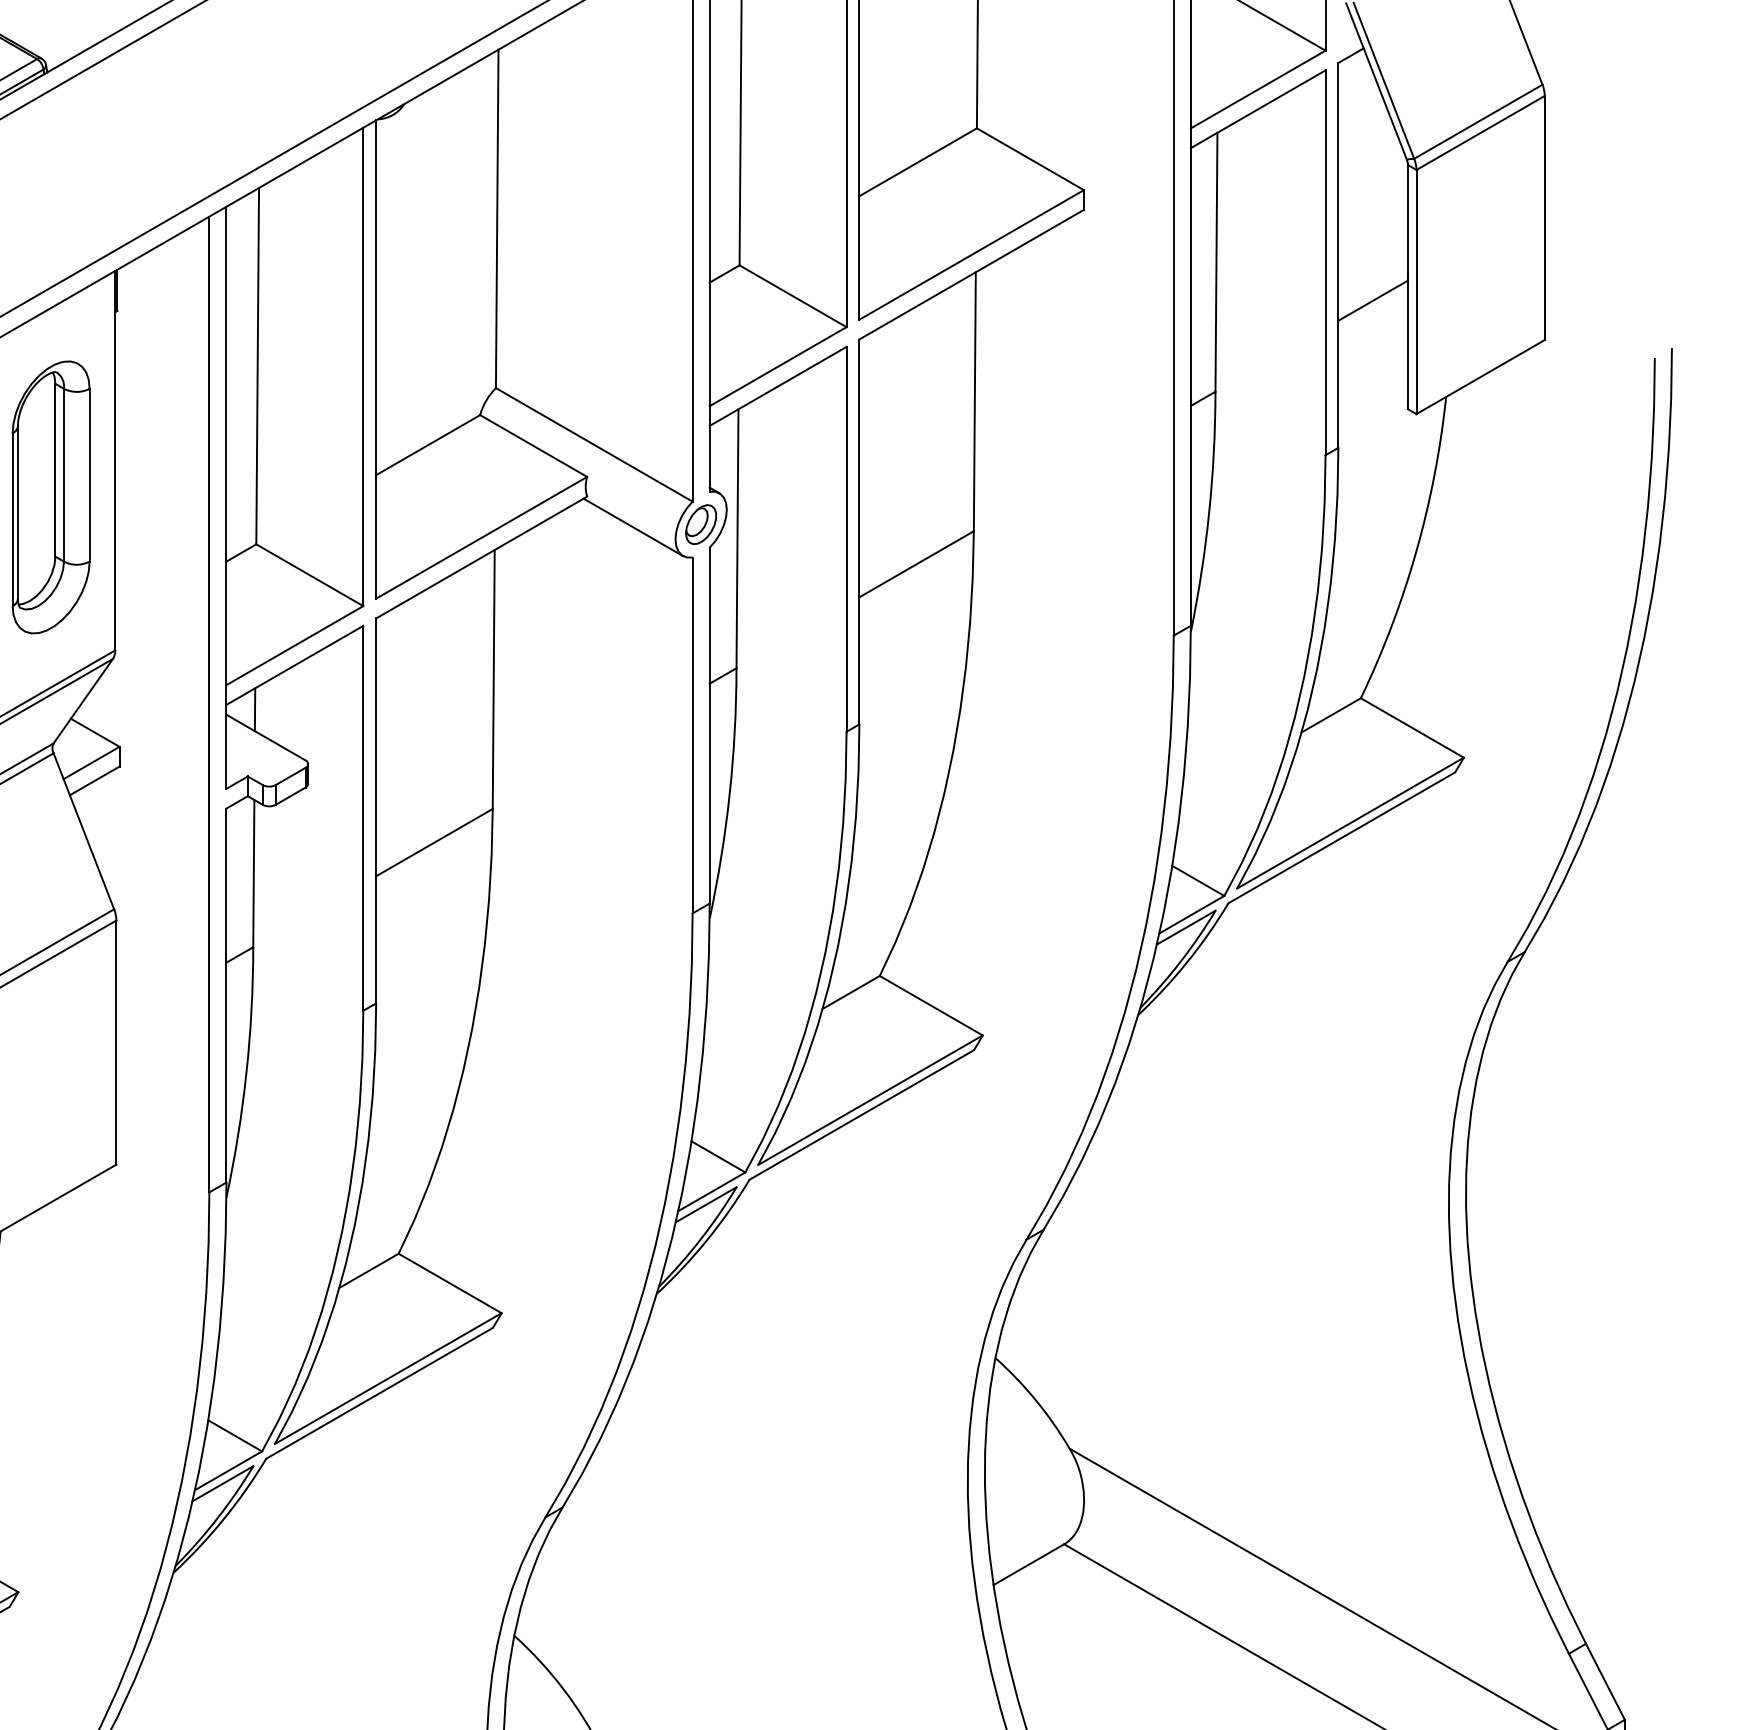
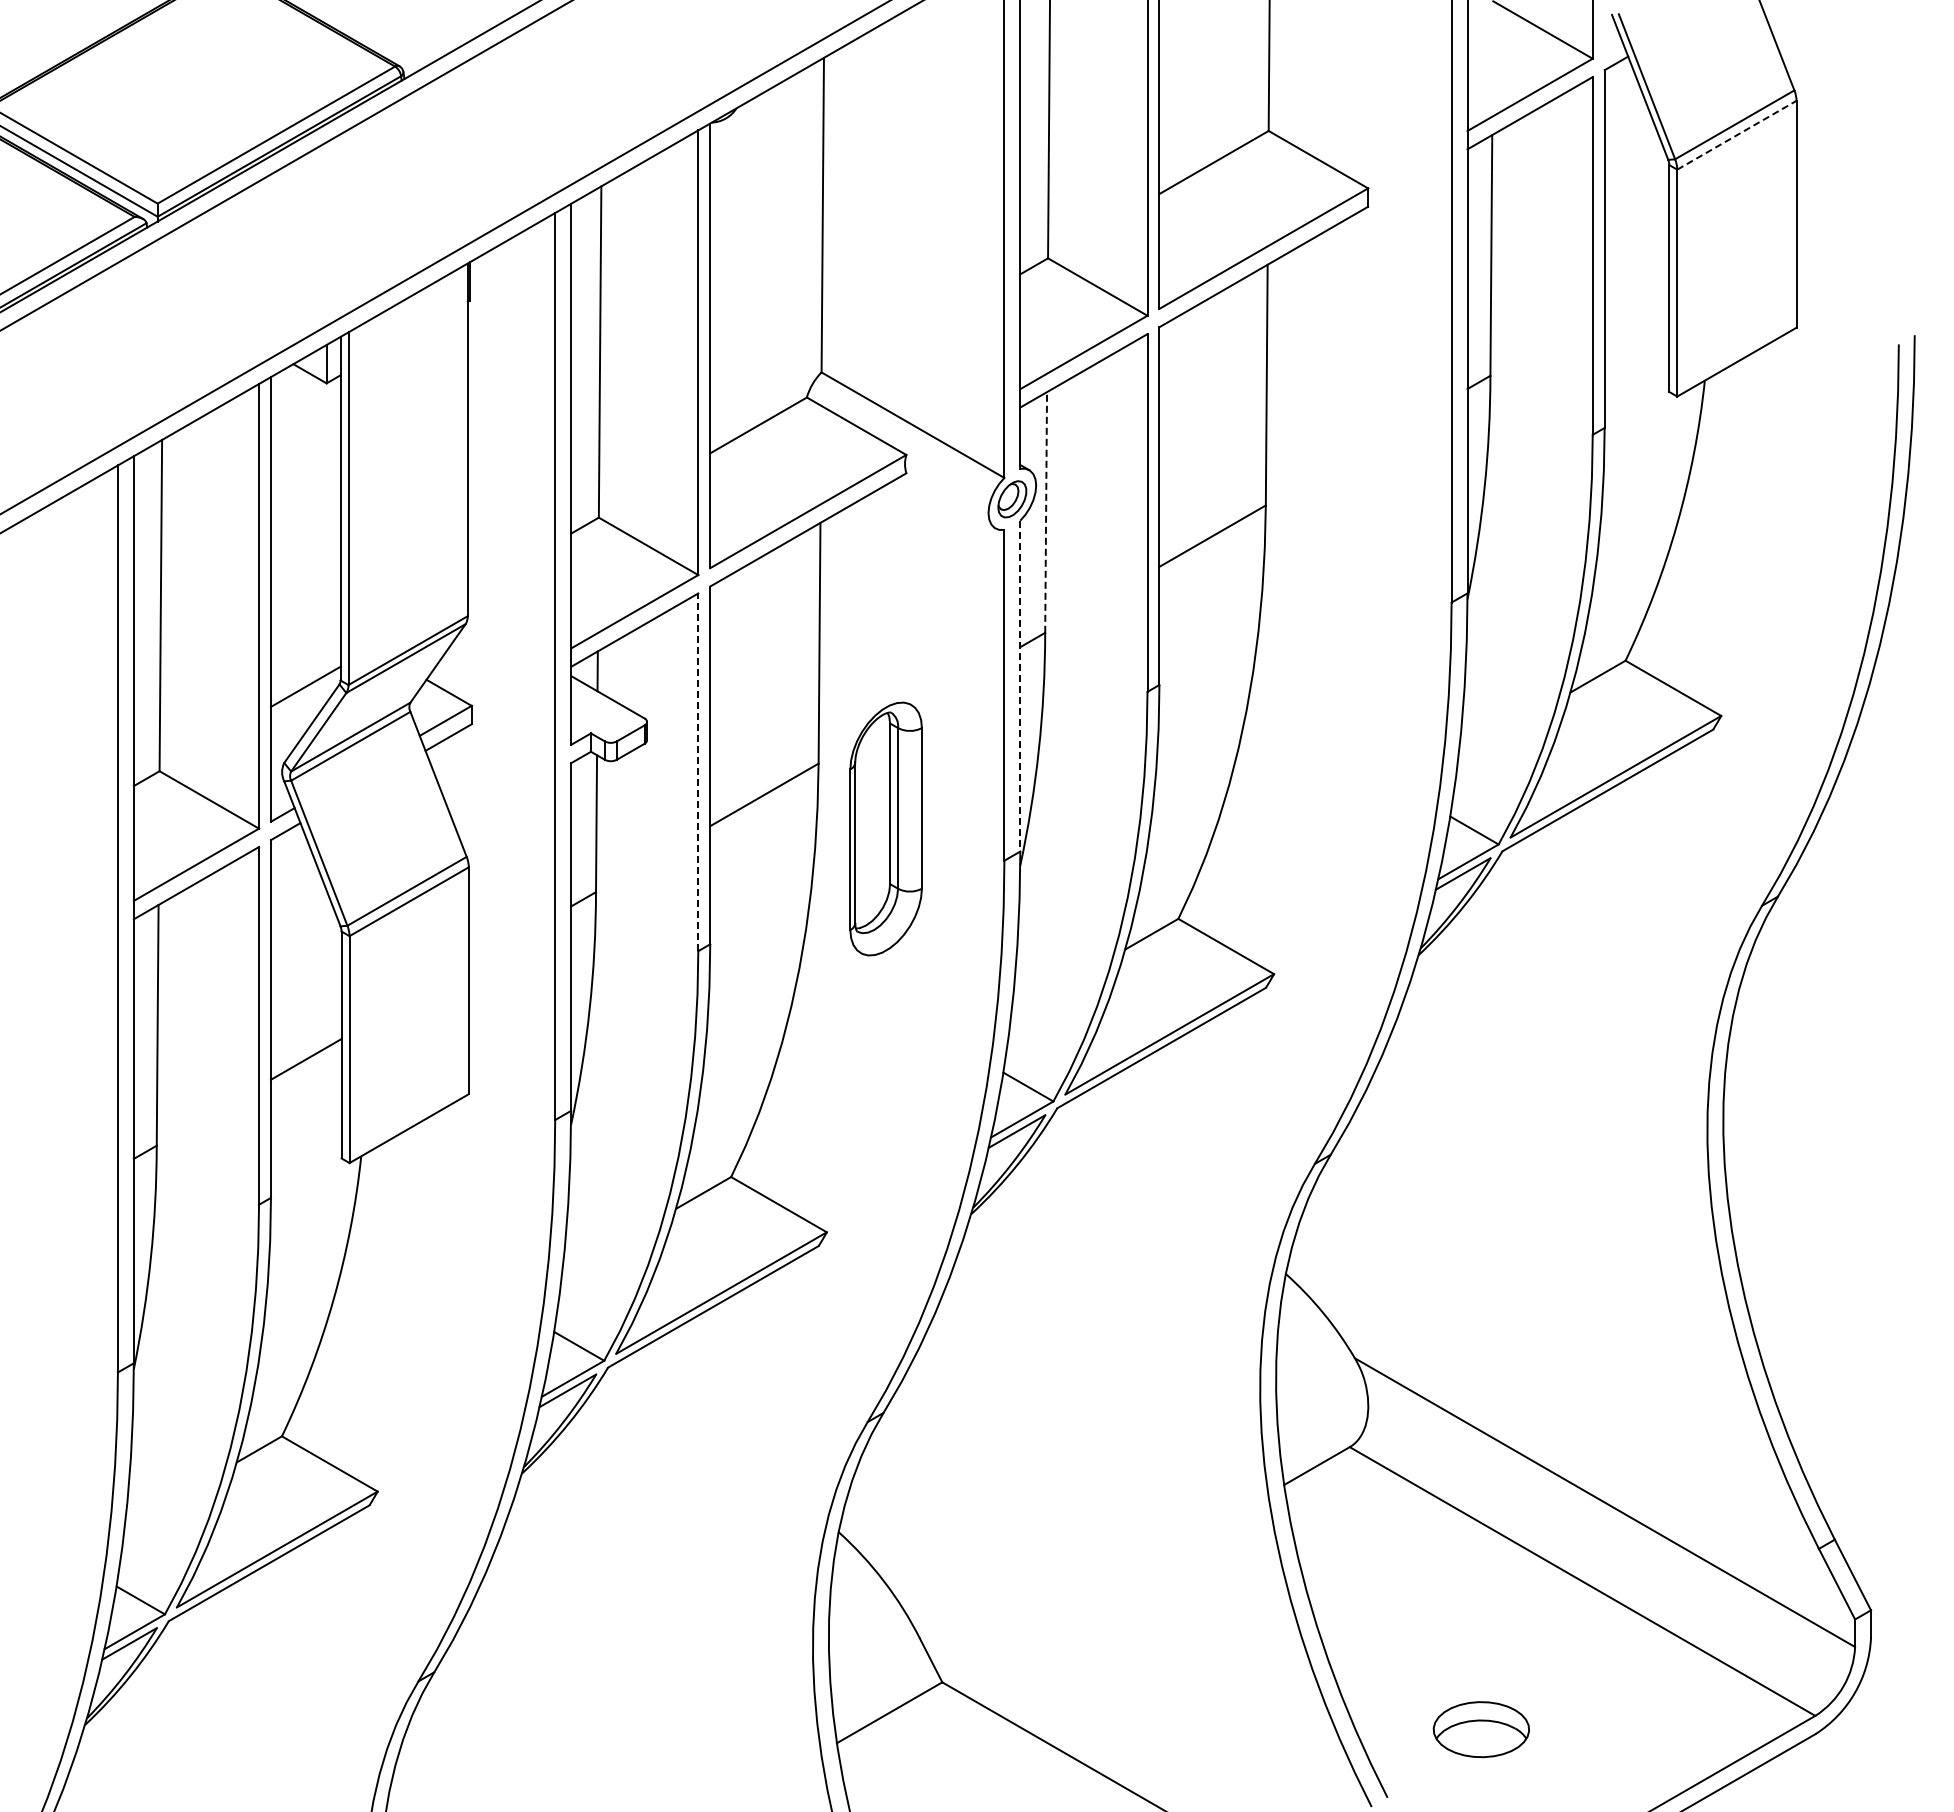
line: (1480, 133) -> (1736, 135), solid -> dashed
line: (1372, 299) -> (1636, 290), removed
part: (50, 496) -> (885, 828), moved
line: (633, 526) -> (949, 501), removed
line: (737, 537) -> (1046, 511), solid -> dashed
line: (709, 725) -> (1020, 686), solid -> dashed
line: (363, 818) -> (698, 772), solid -> dashed

